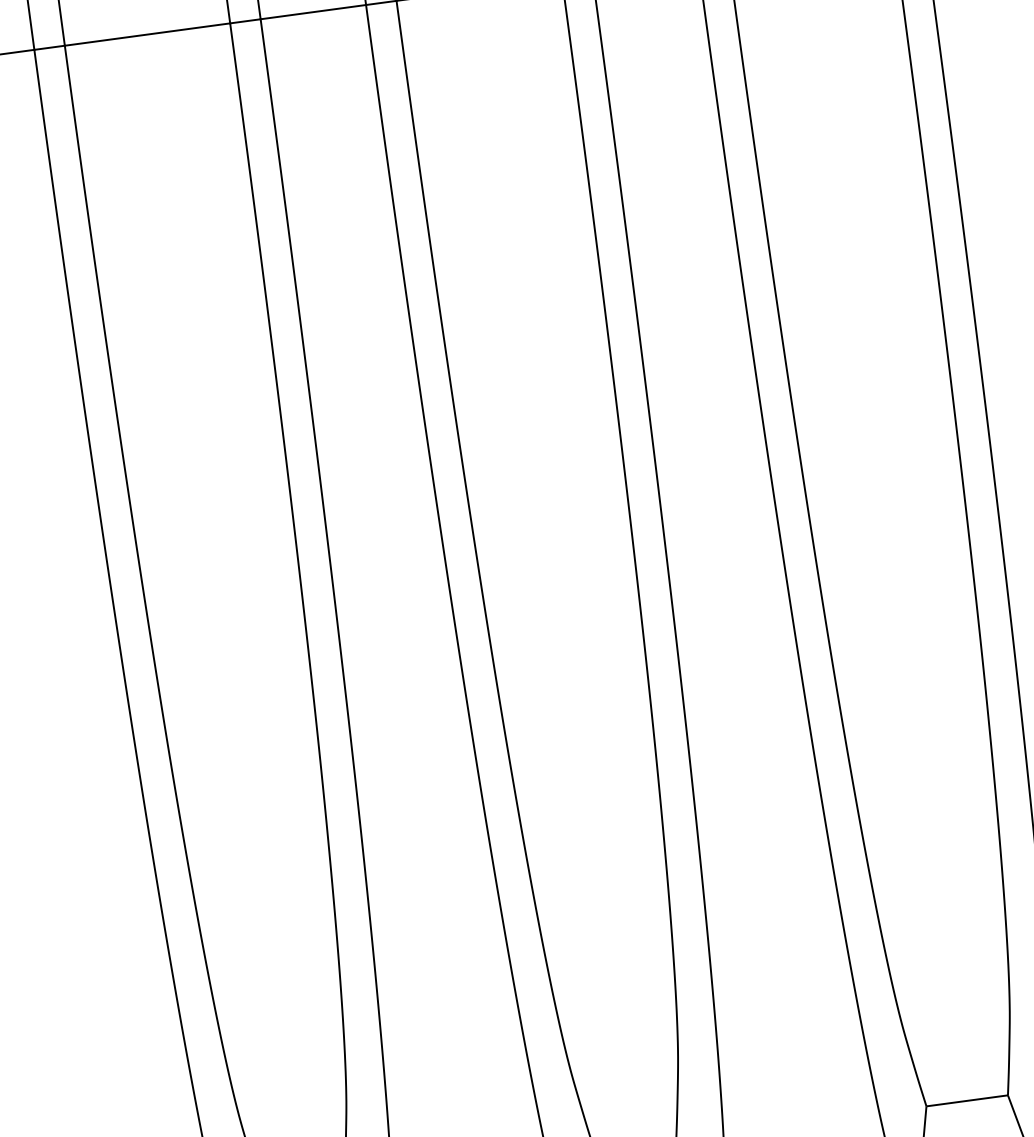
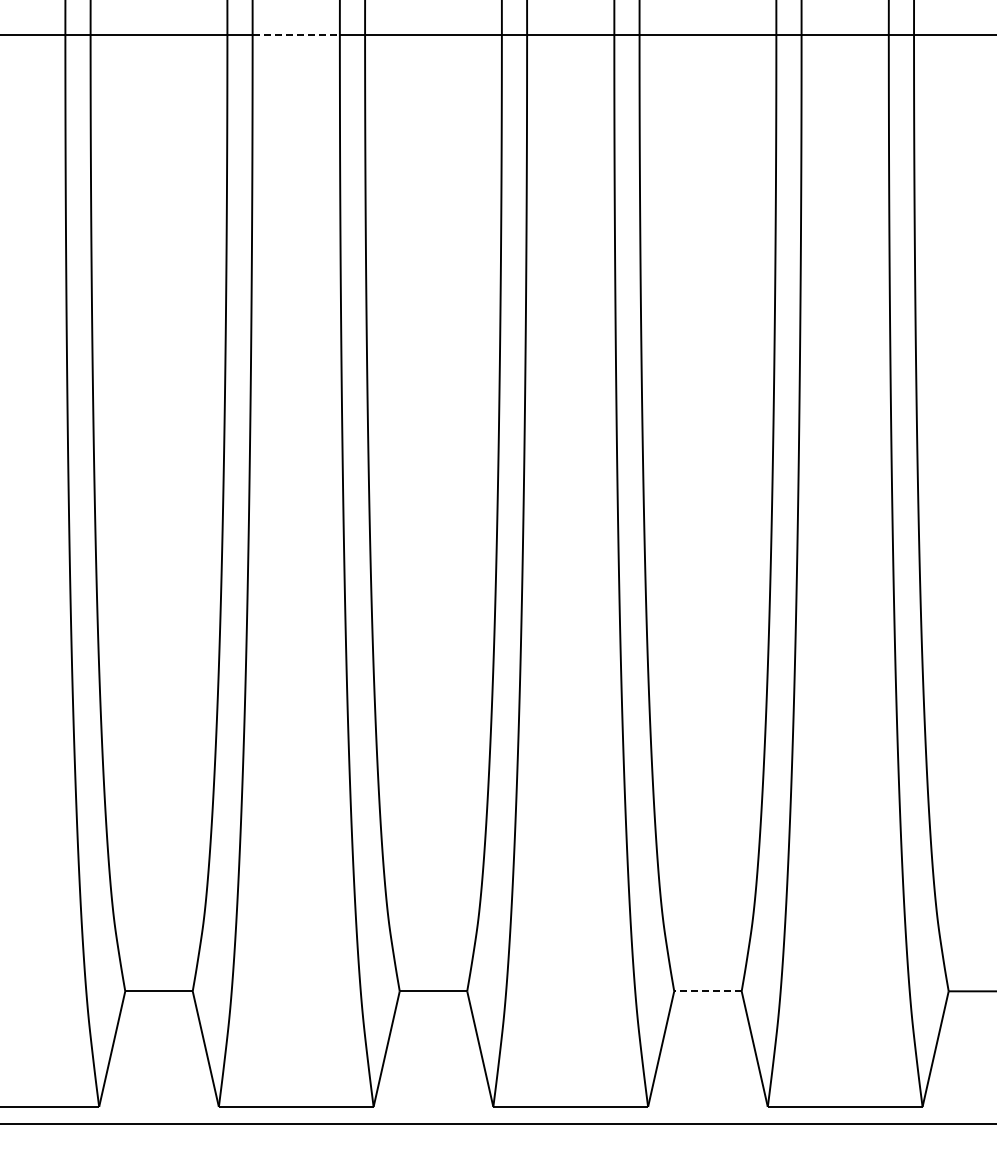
line: (313, 11) -> (296, 34), solid -> dashed
line: (966, 1101) -> (707, 991), solid -> dashed

